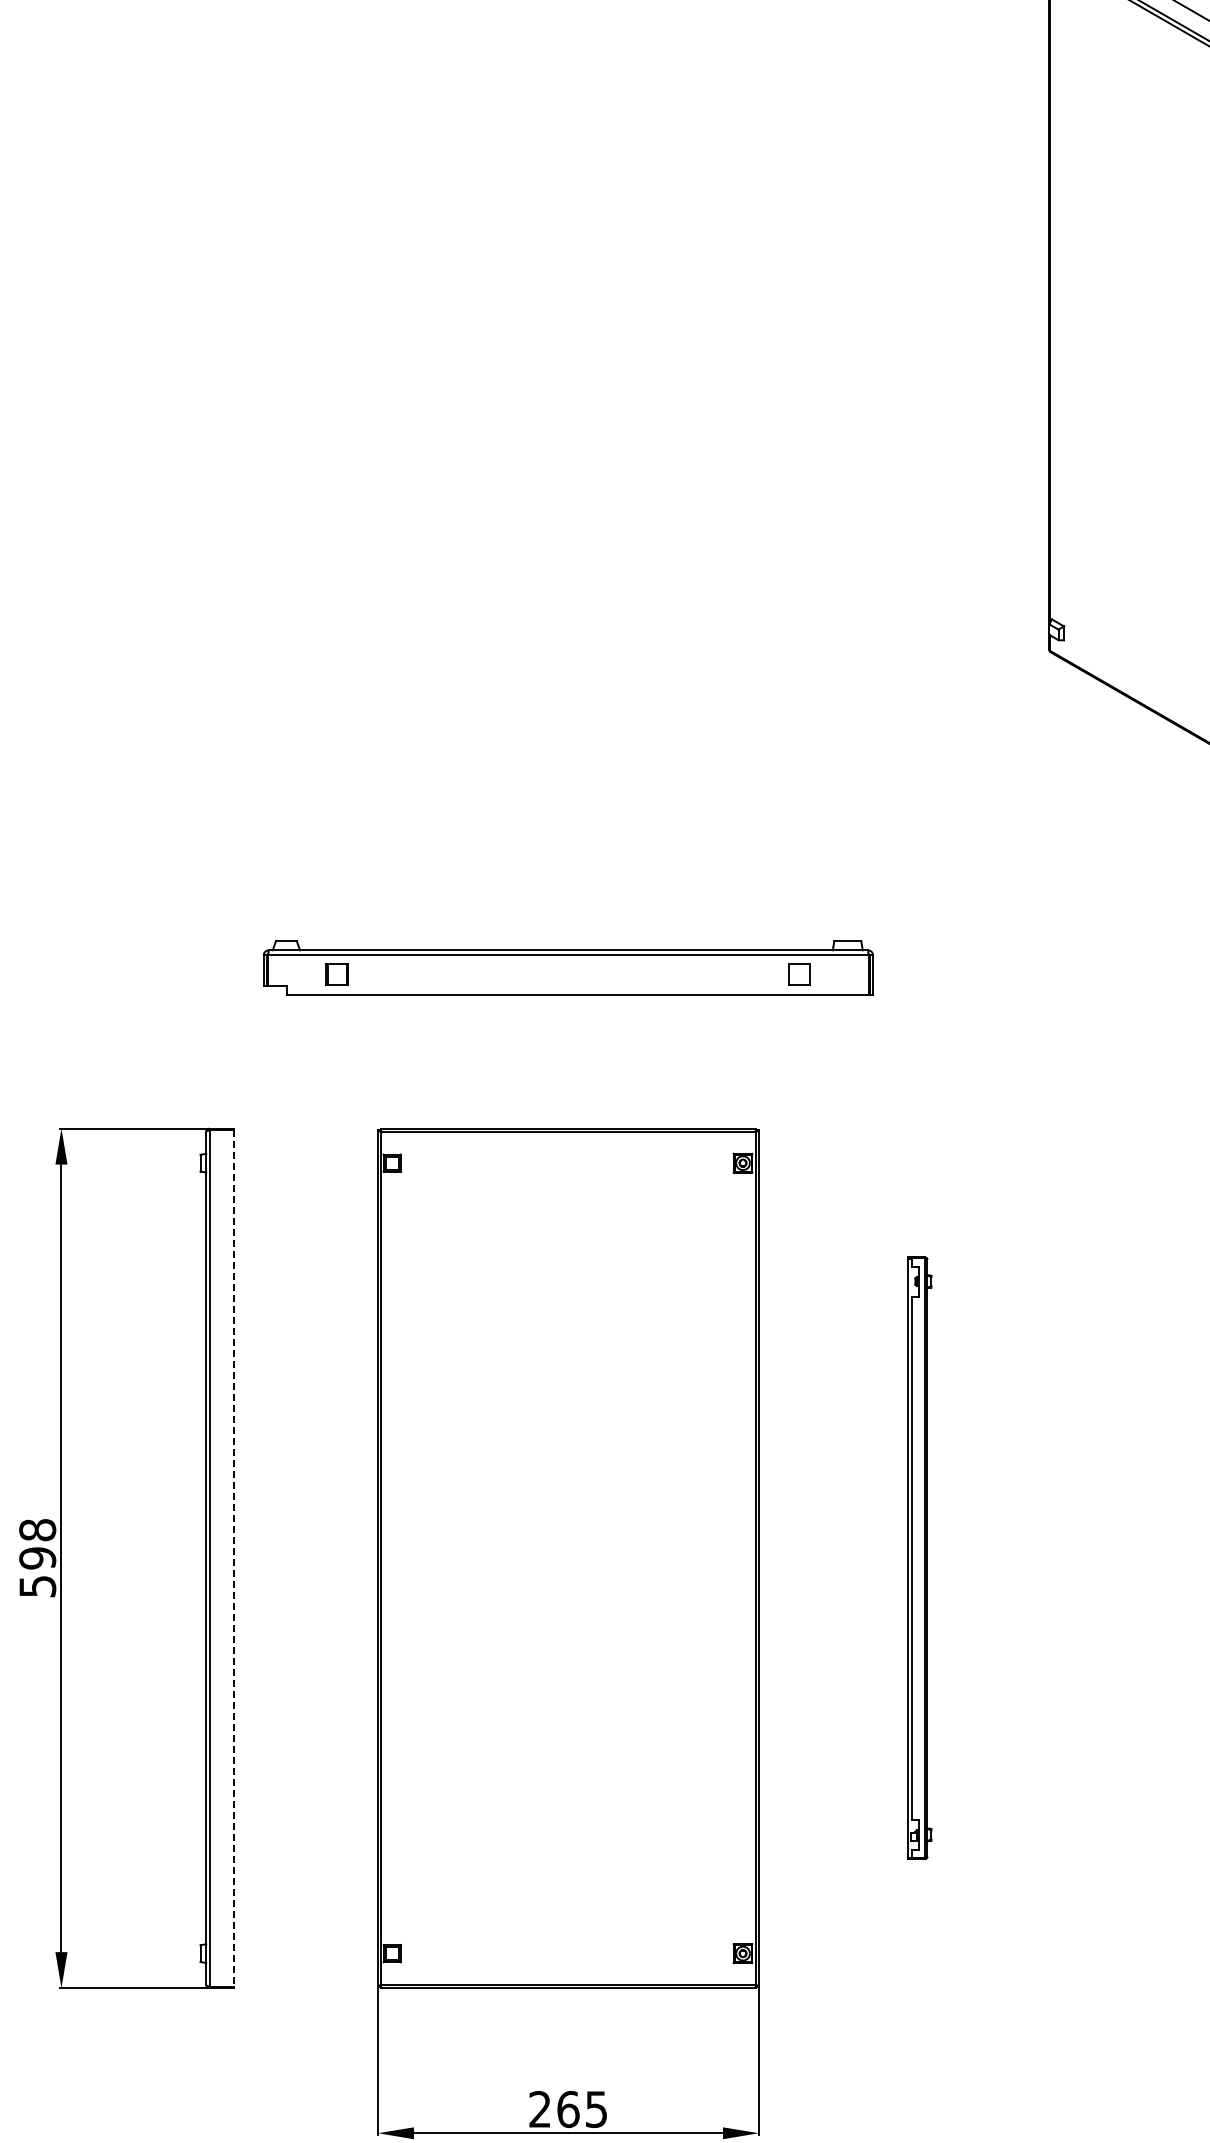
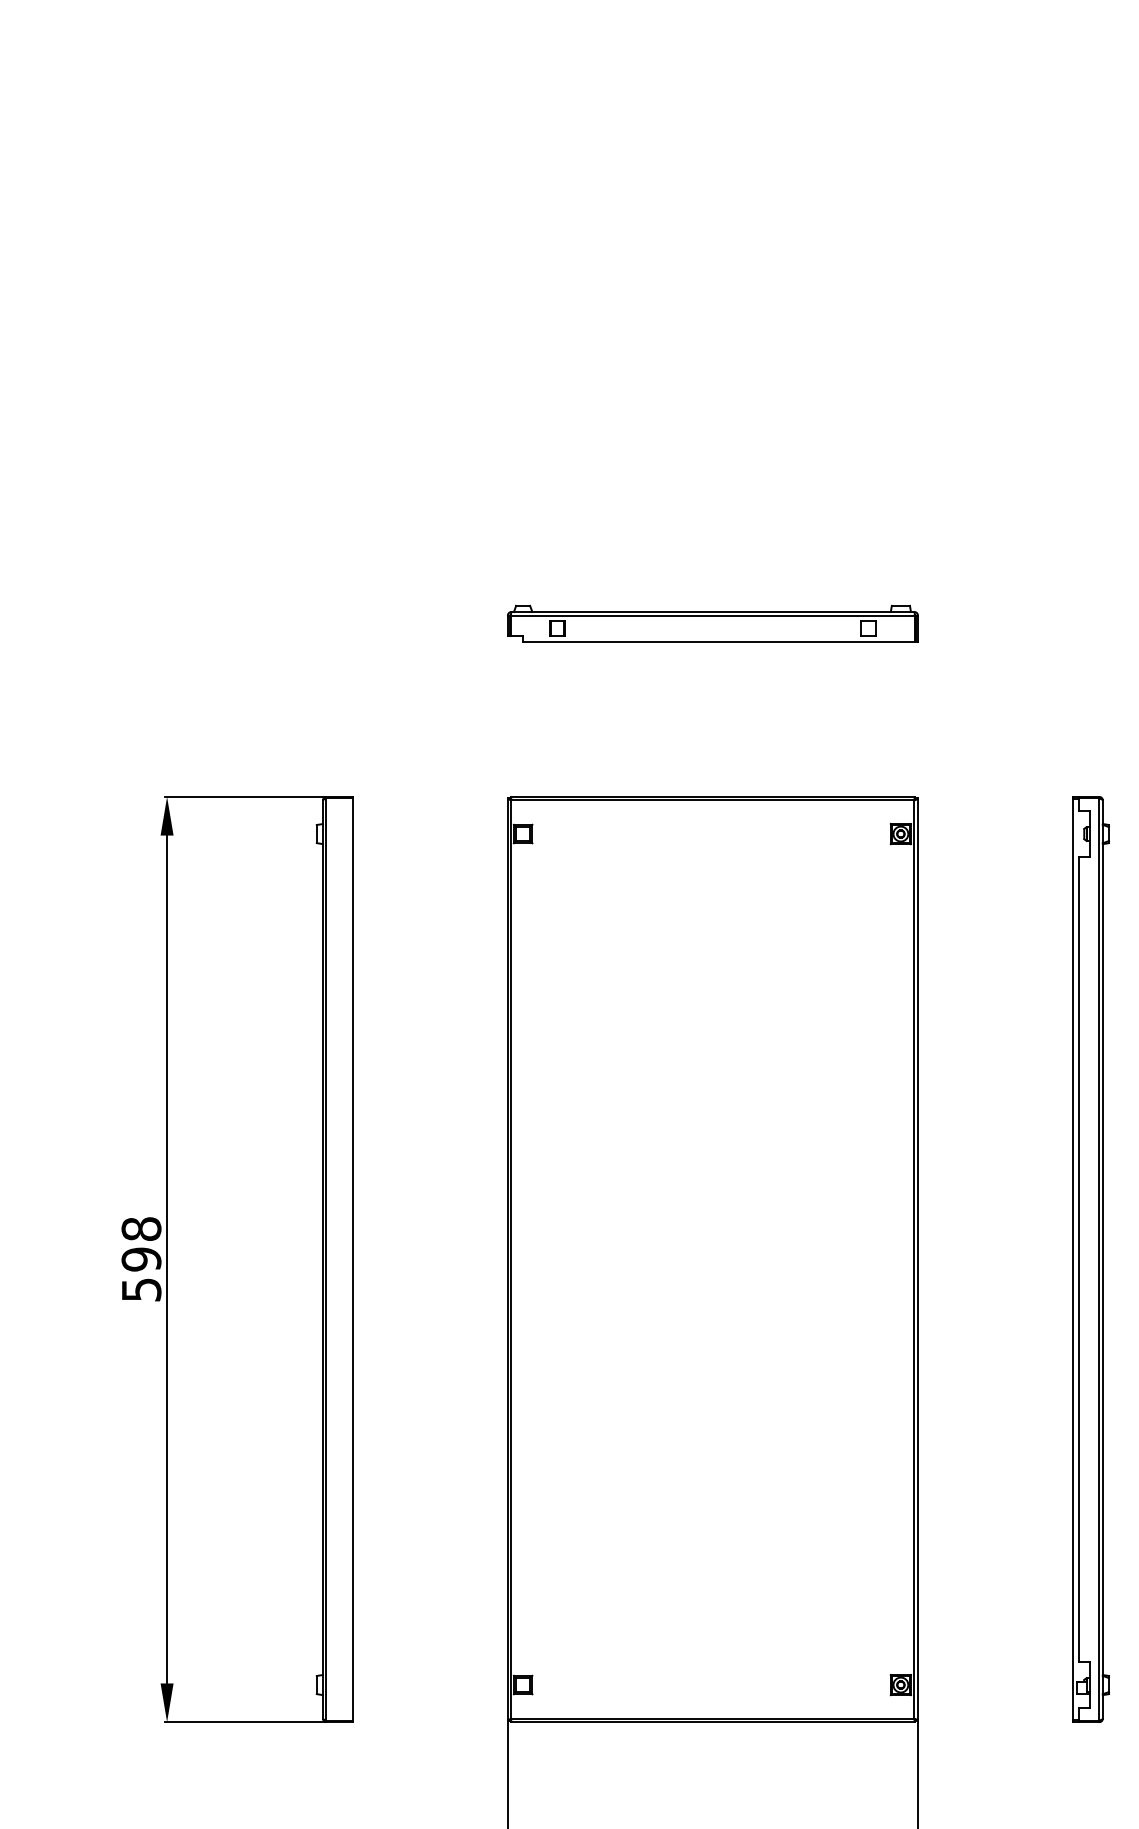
part: (568, 967) -> (712, 623), size x0.62
part: (919, 1557) -> (1090, 1258), size x1.43
line: (234, 1558) -> (353, 1259), dashed -> solid

